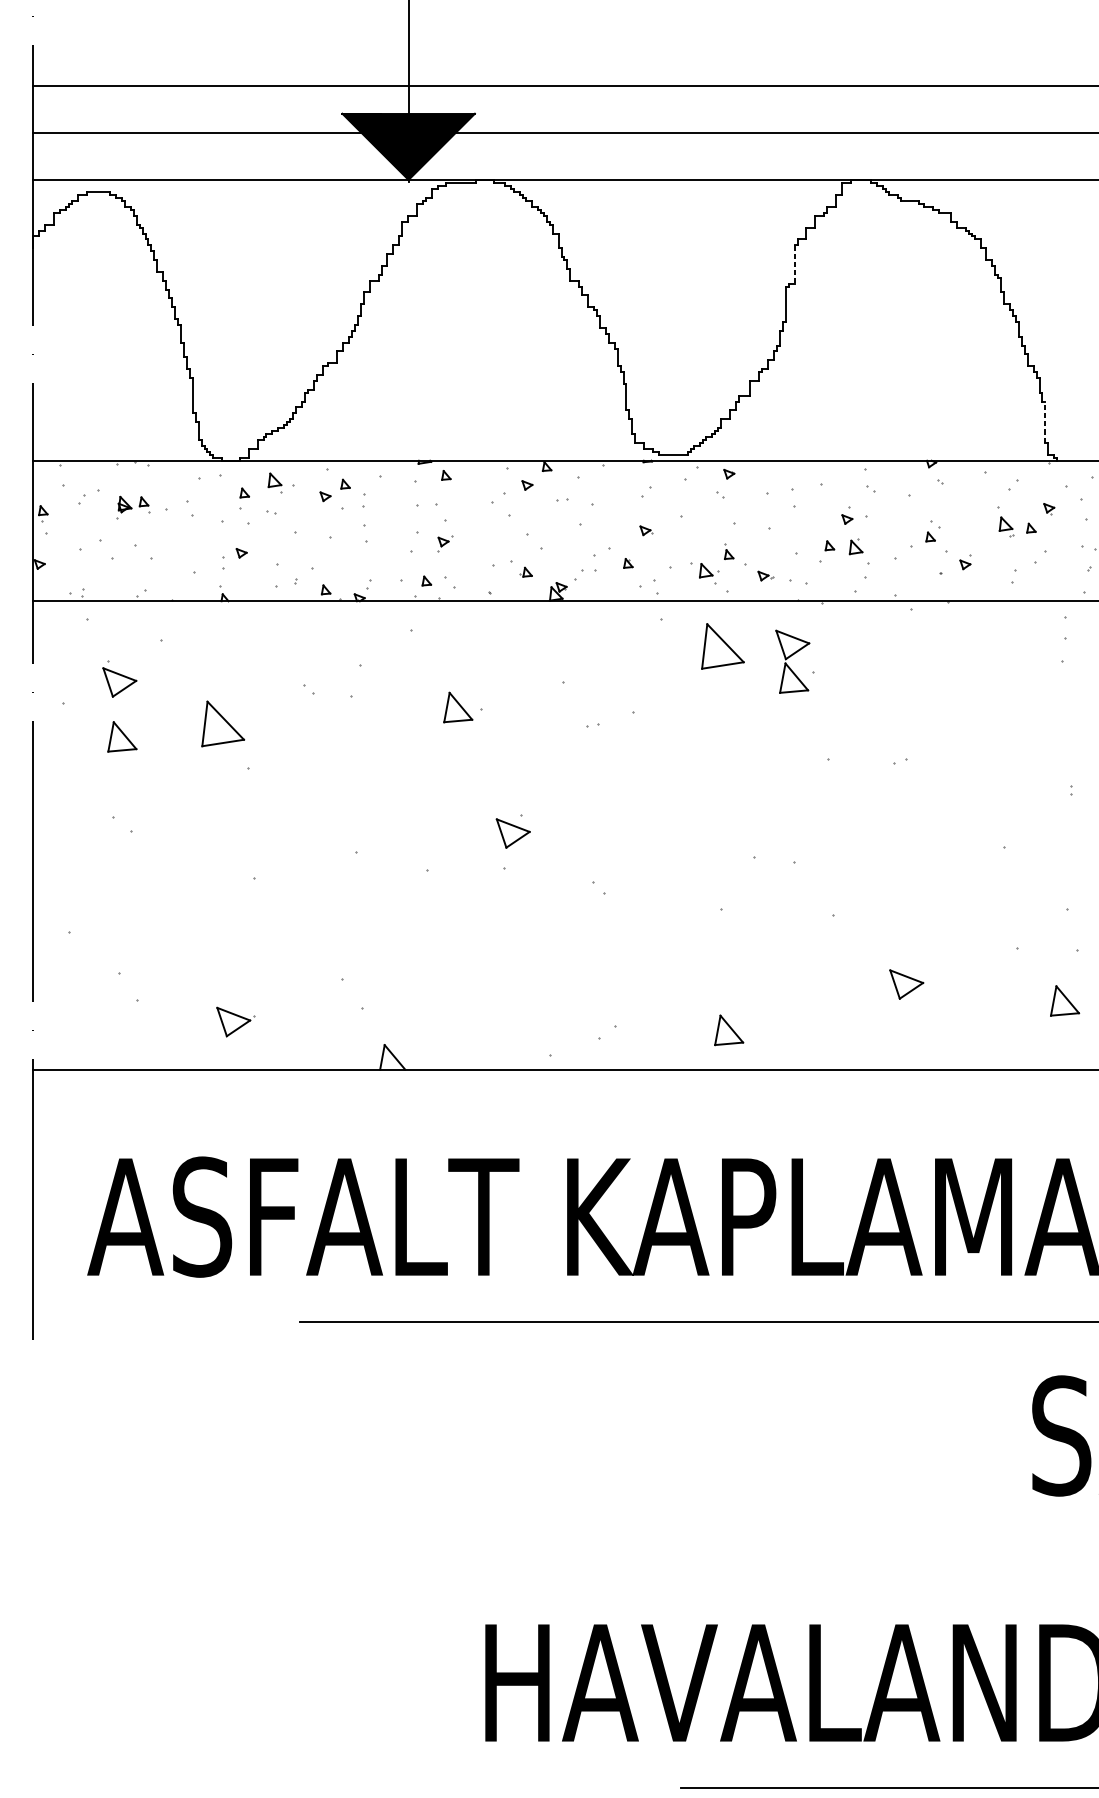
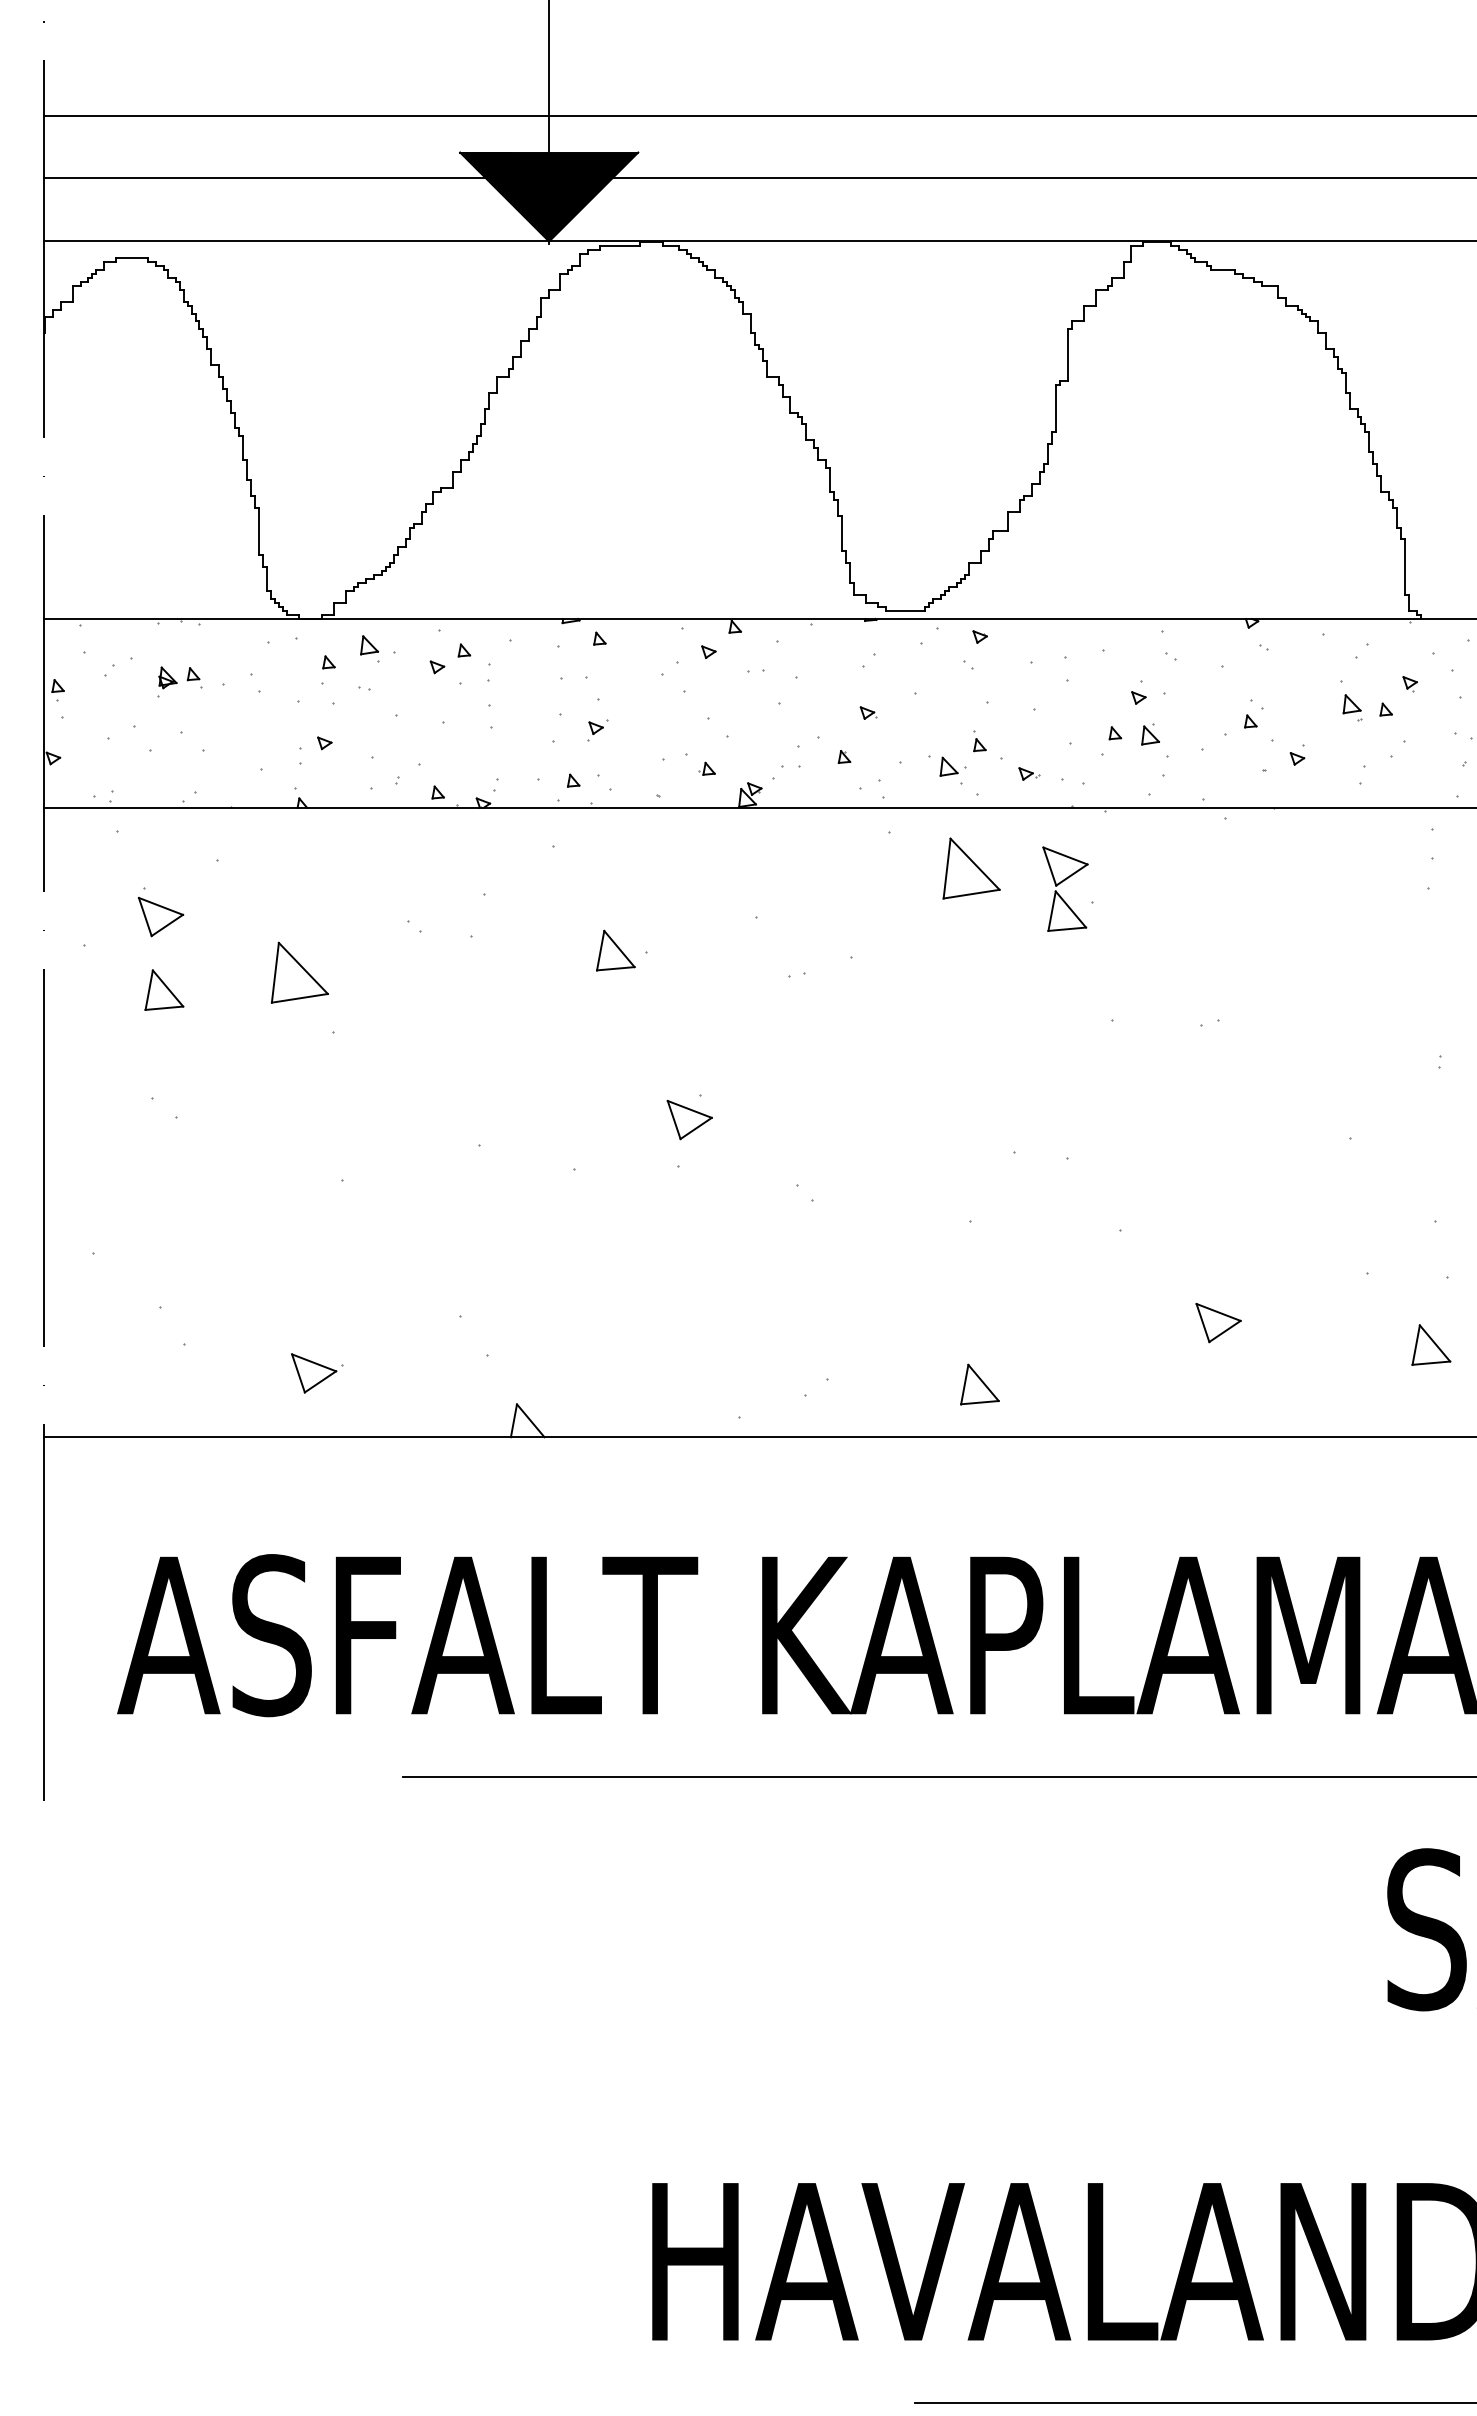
line: (795, 264) -> (1068, 355), dashed -> solid
line: (1045, 422) -> (1405, 567), dashed -> solid

